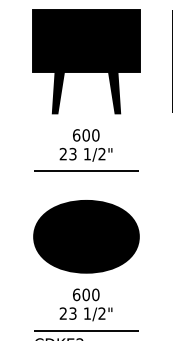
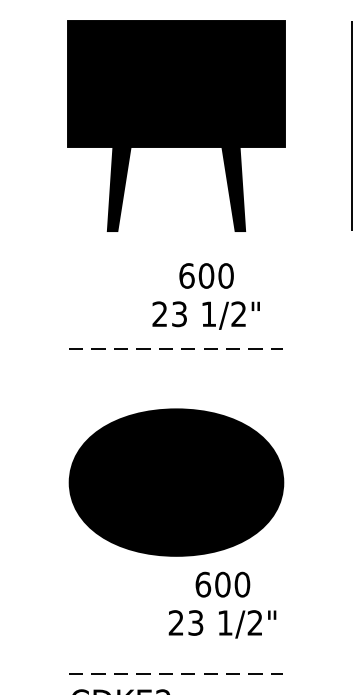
text: (85, 145) -> (205, 296), moved
line: (86, 171) -> (176, 349), solid -> dashed
text: (85, 304) -> (221, 604), moved
line: (86, 330) -> (176, 673), solid -> dashed

